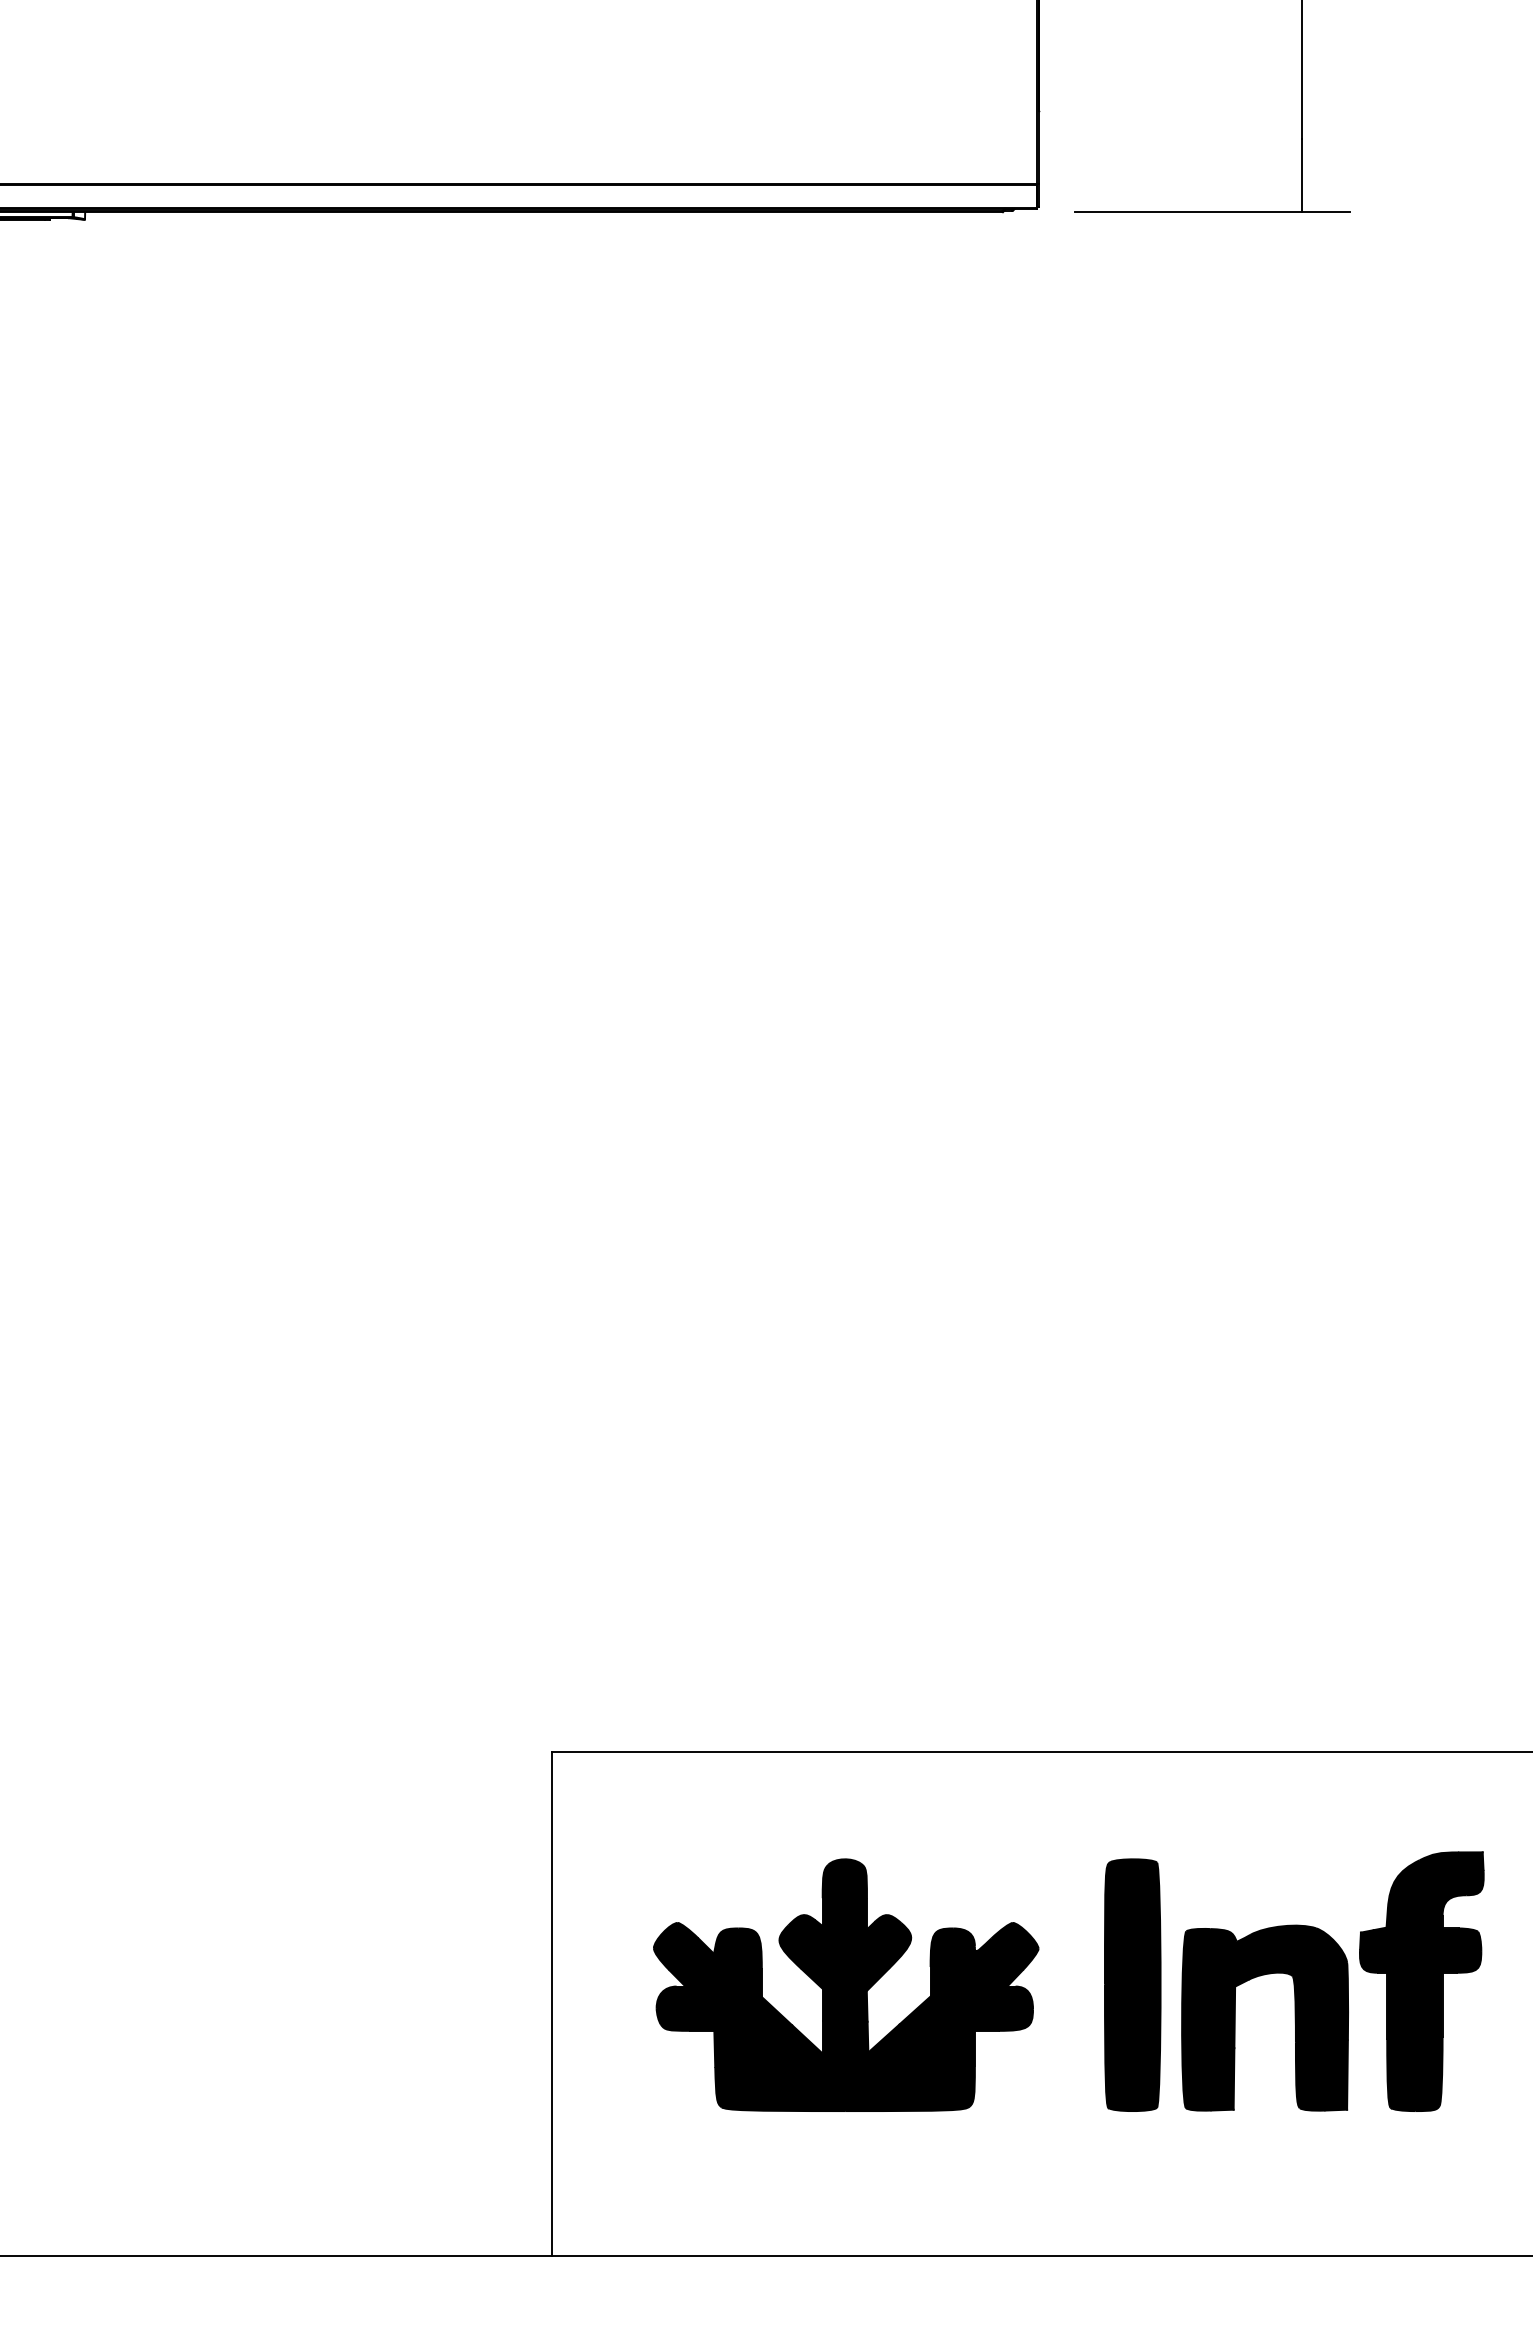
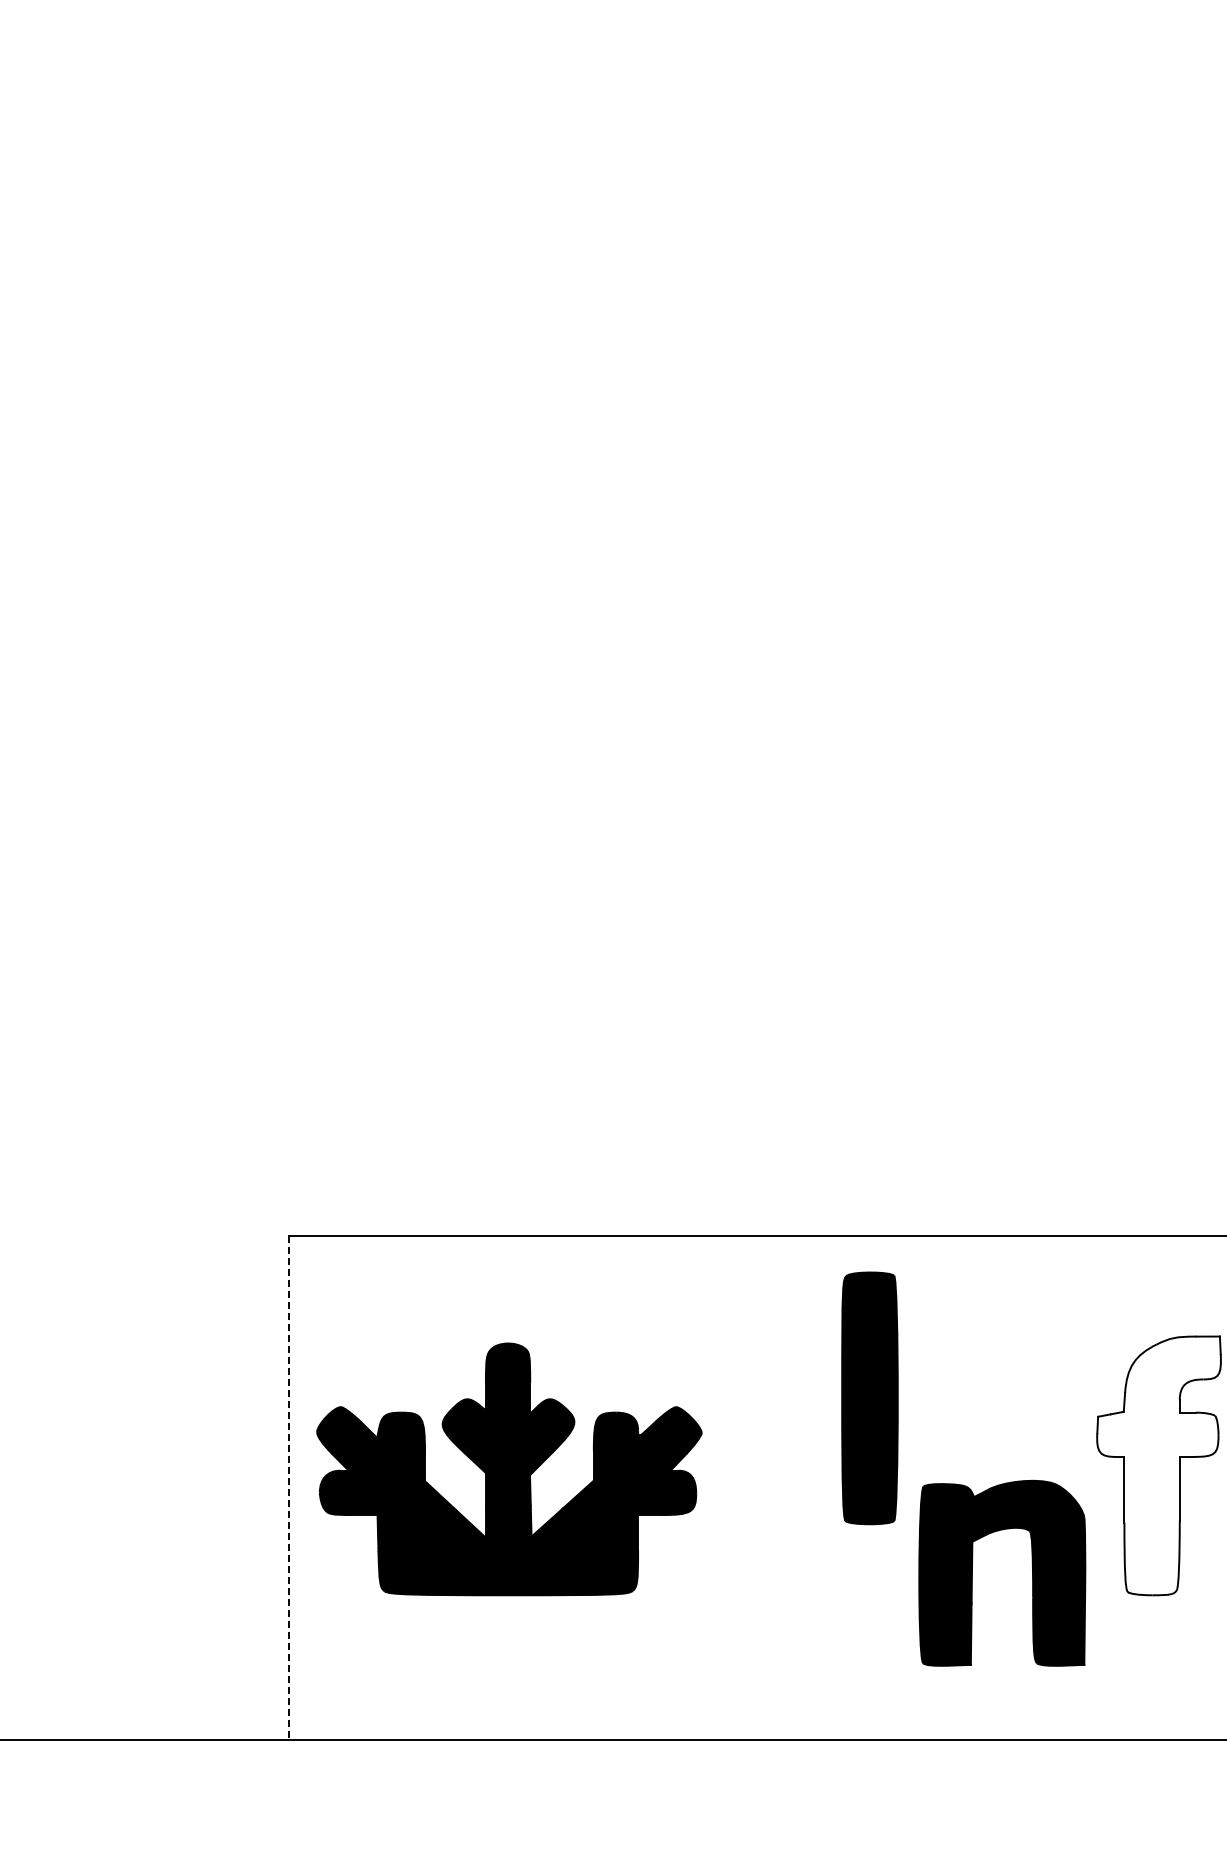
fill: (1421, 1981) -> (1158, 1465), removed
part: (846, 1984) -> (509, 1468), moved
part: (1132, 1984) -> (869, 1397), moved
line: (551, 2004) -> (288, 1488), solid -> dashed
part: (1235, 2017) -> (972, 1572), moved

